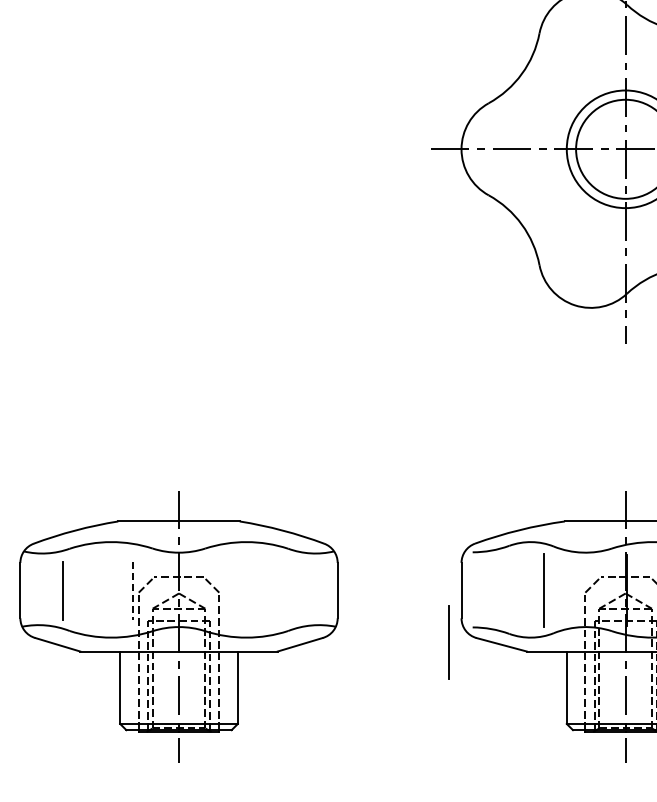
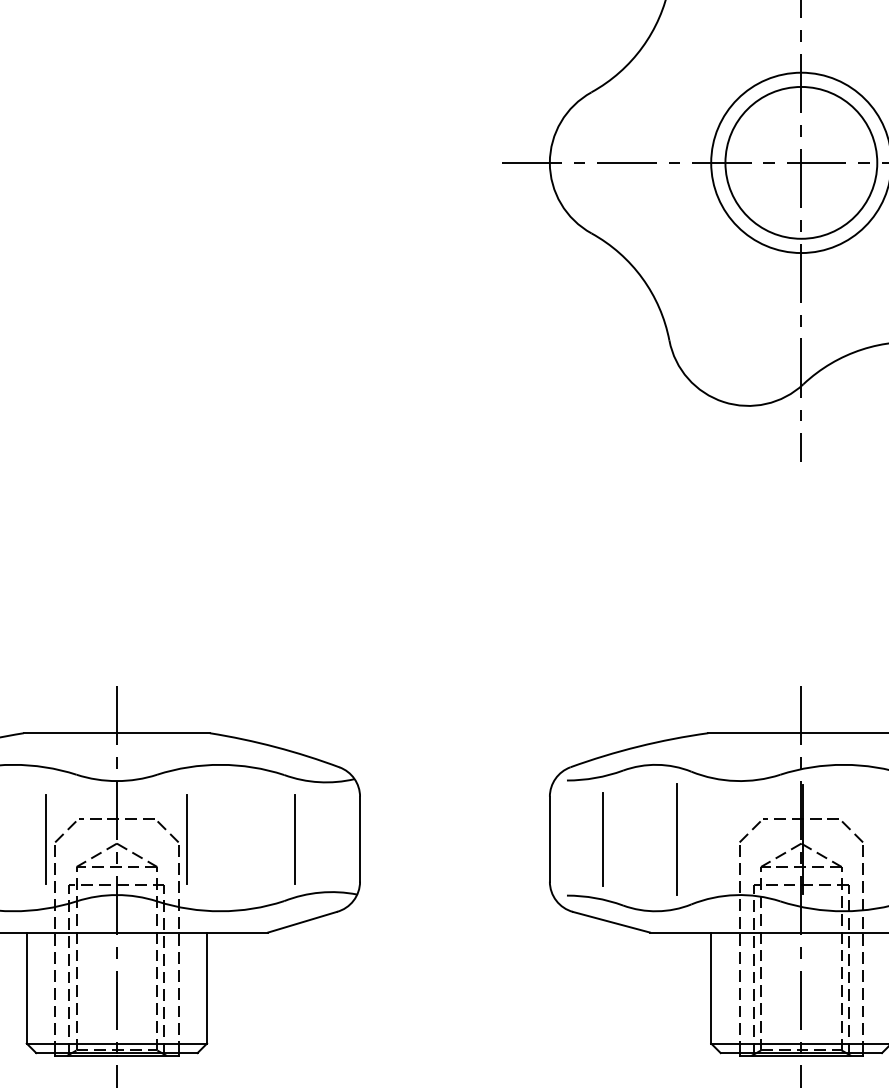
line: (133, 590) -> (47, 839), dashed -> solid
line: (225, 590) -> (188, 839), added
line: (295, 590) -> (295, 839), added
line: (496, 590) -> (603, 839), added
line: (448, 642) -> (529, 918), removed

